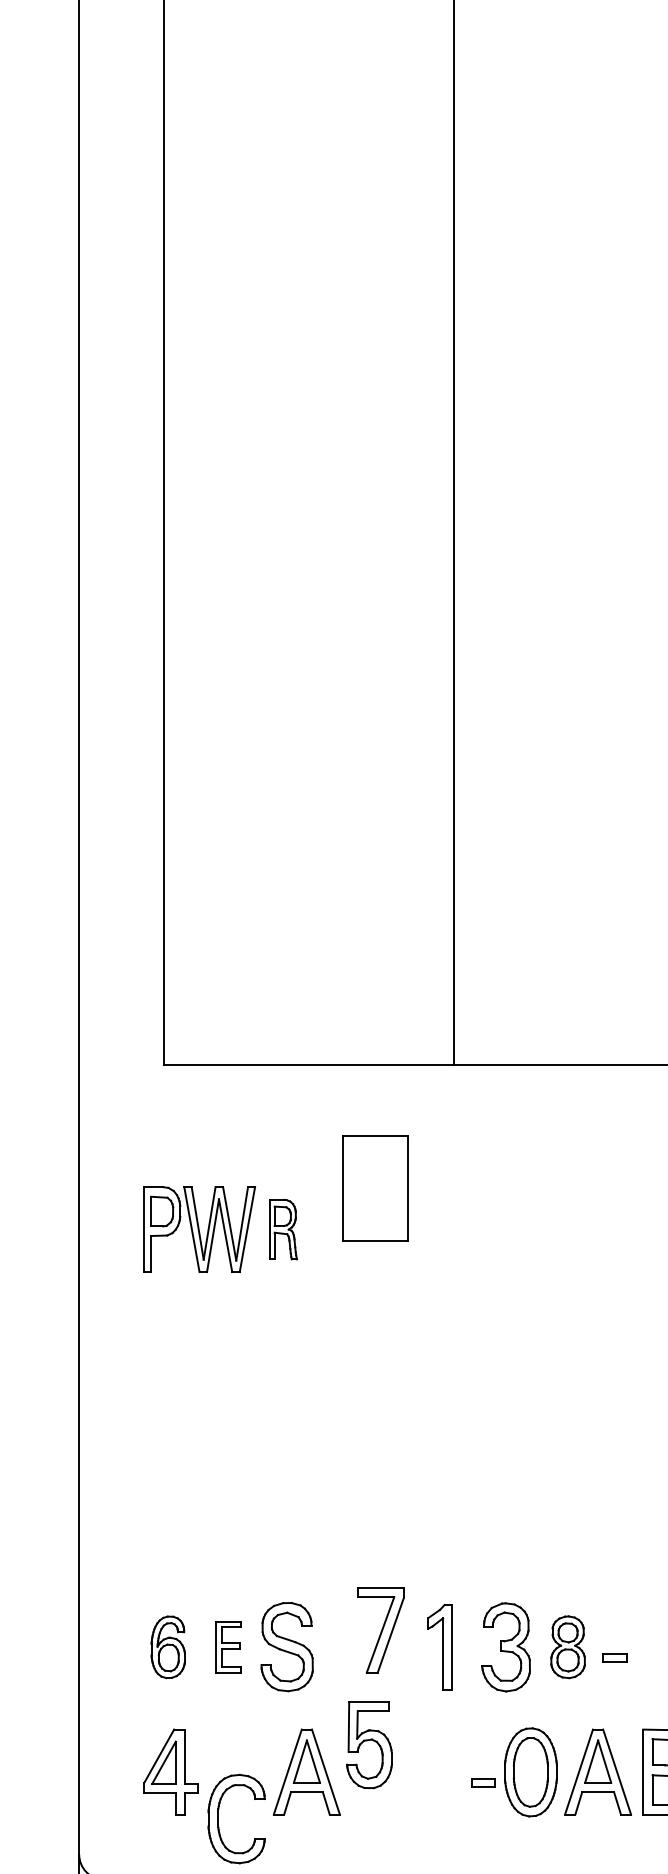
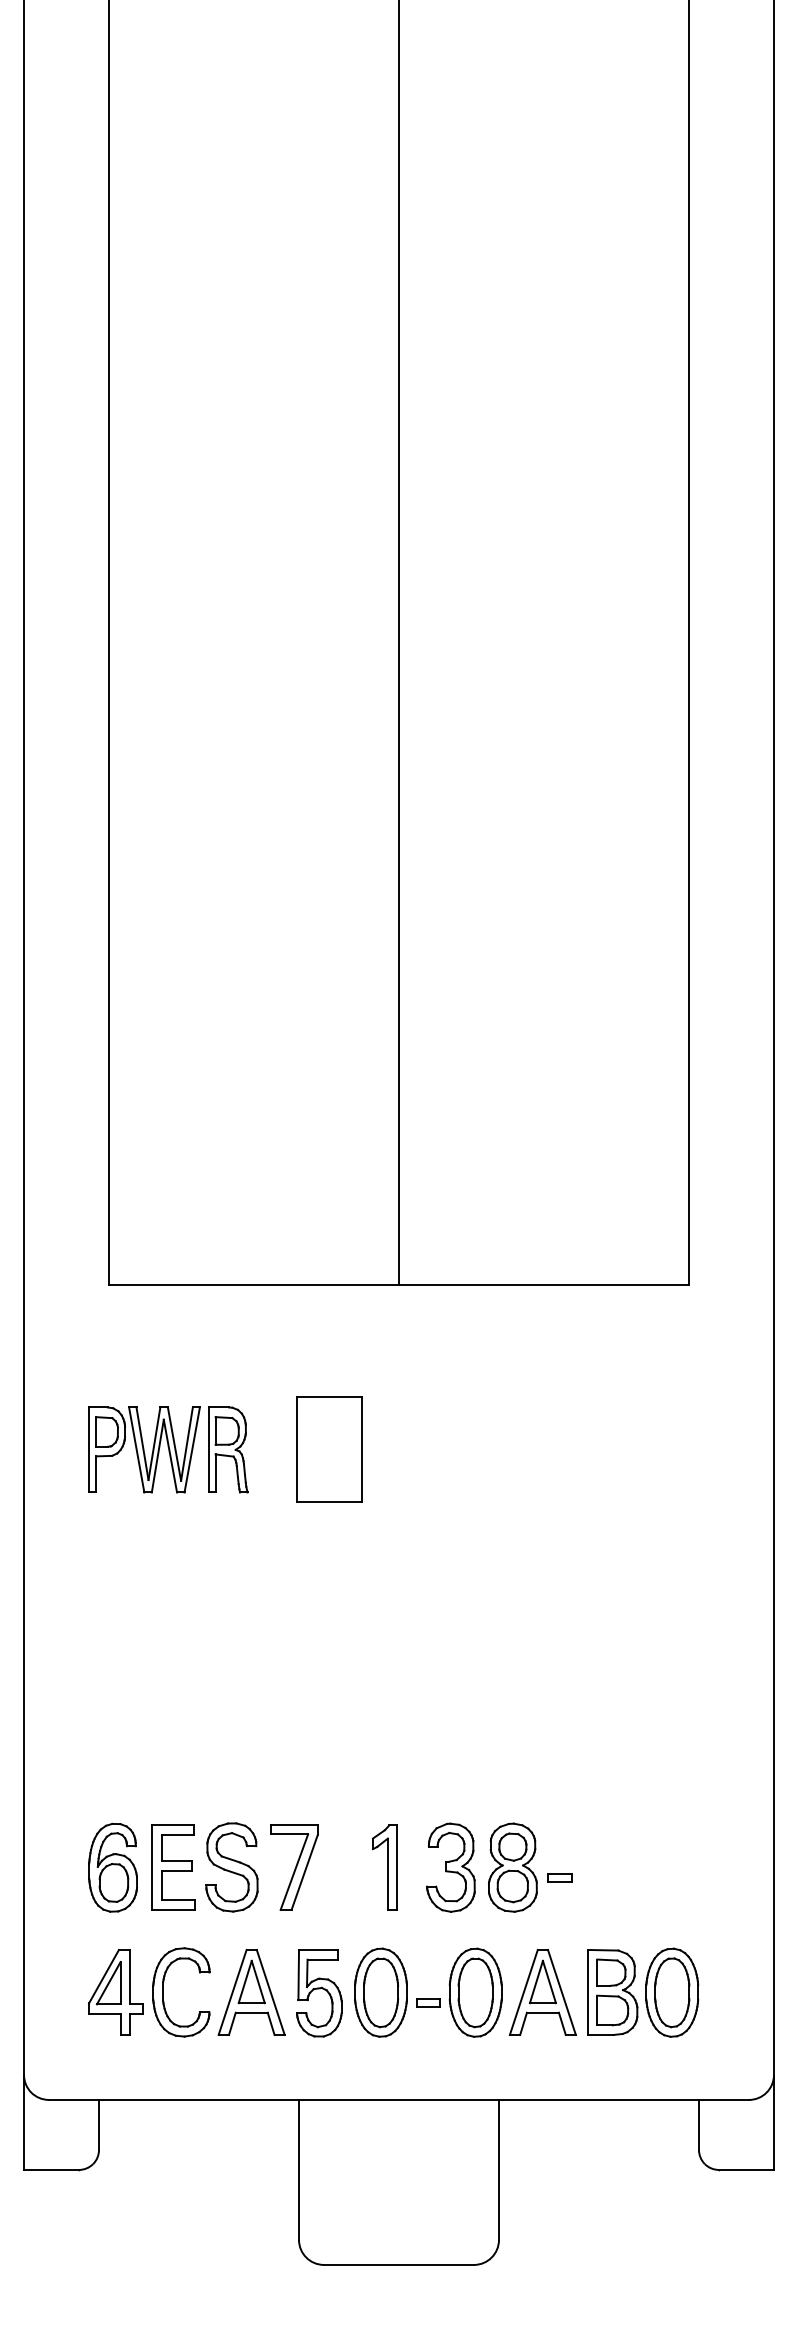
part: (375, 1188) -> (329, 1449), moved
part: (283, 1229) -> (228, 1449), size x1.43
part: (380, 1630) -> (294, 1867), moved
part: (167, 1647) -> (112, 1867), size x1.43
part: (228, 1647) -> (173, 1867), size x1.67
part: (567, 1647) -> (512, 1867), size x1.43
part: (369, 1745) -> (319, 1993), moved
part: (435, 1772) -> (380, 1992), added
part: (218, 1819) -> (163, 1992), moved

